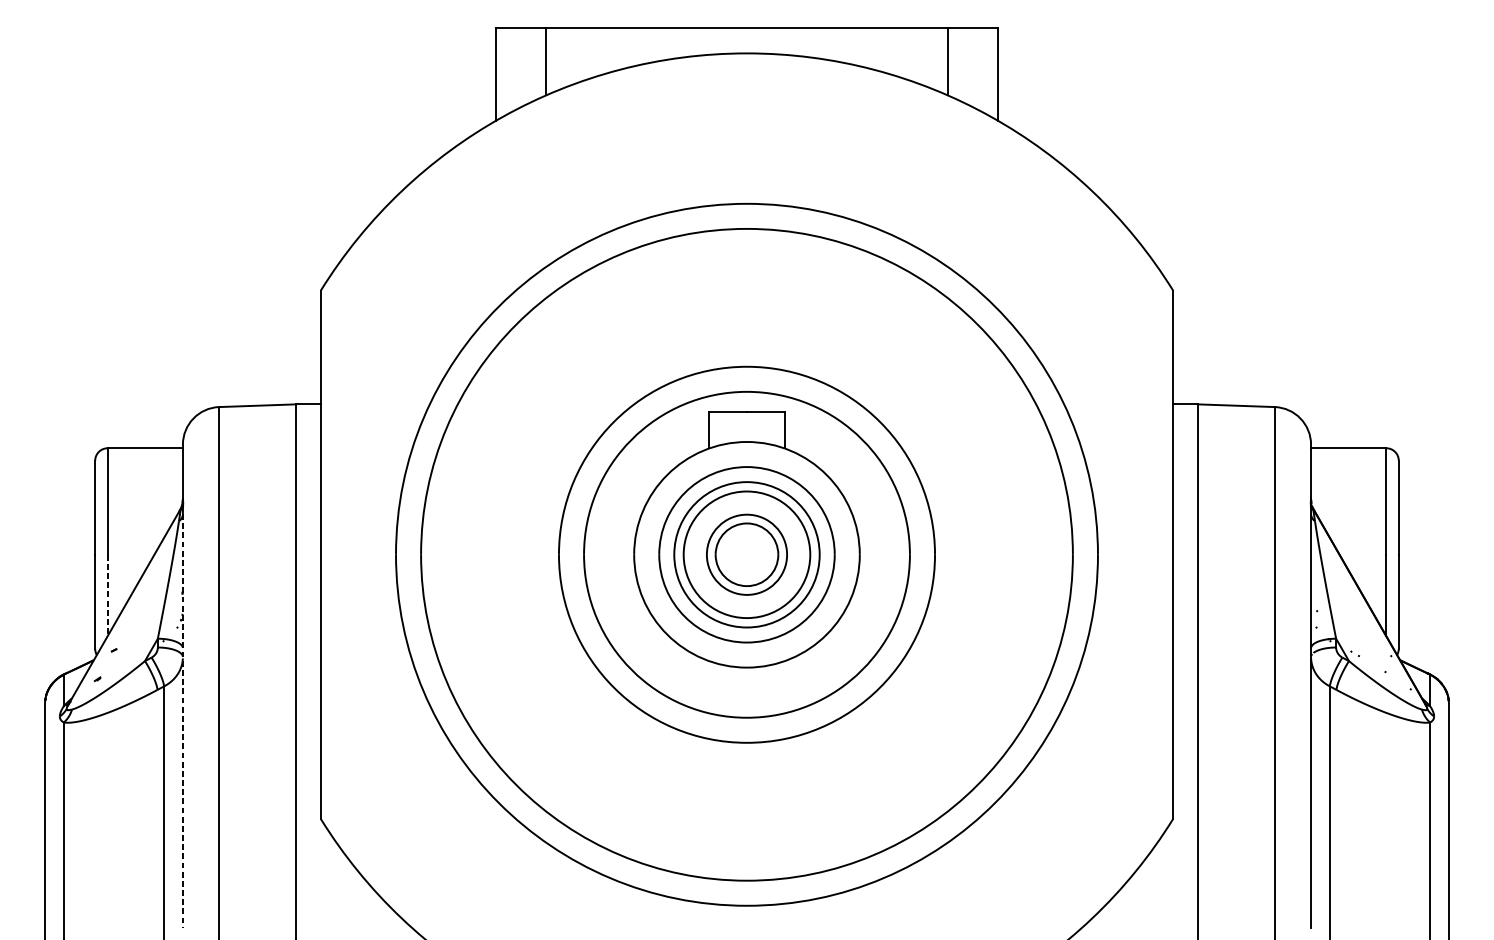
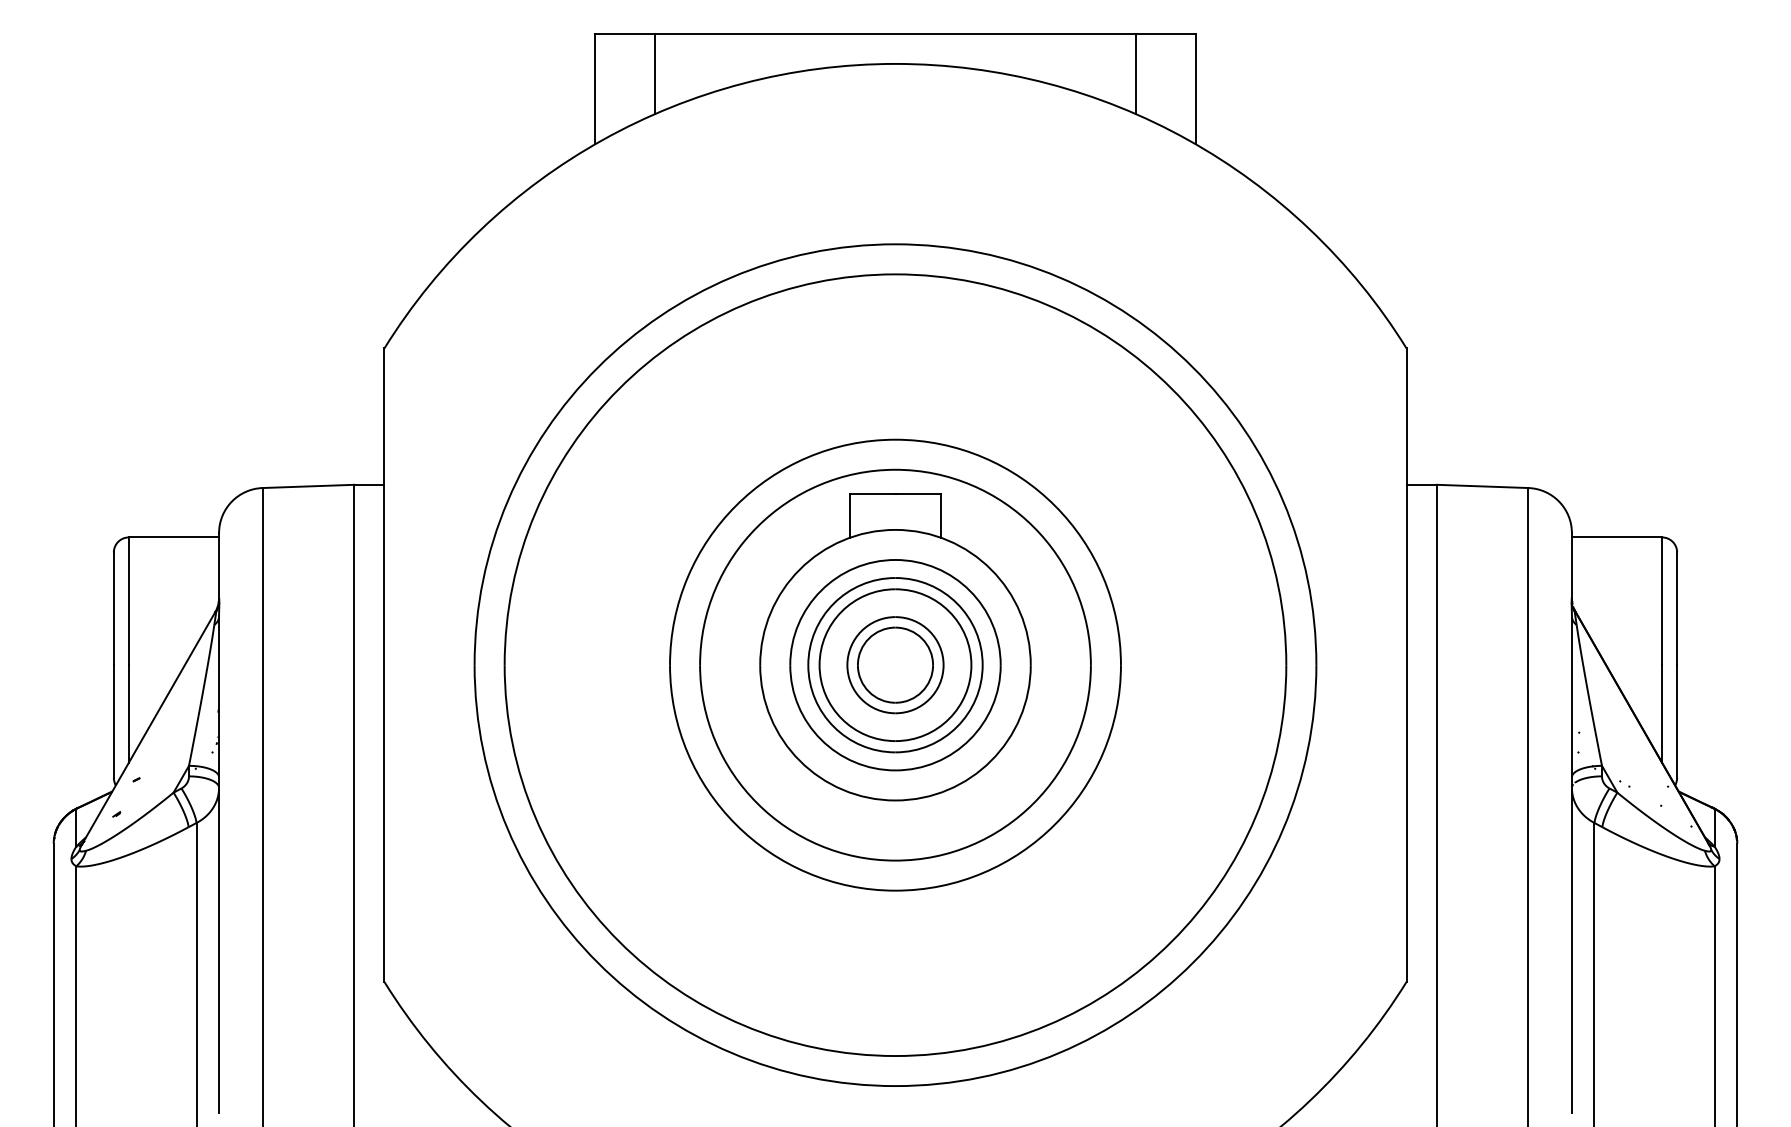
line: (107, 595) -> (128, 713), dashed -> solid
line: (183, 721) -> (219, 865), dashed -> solid

